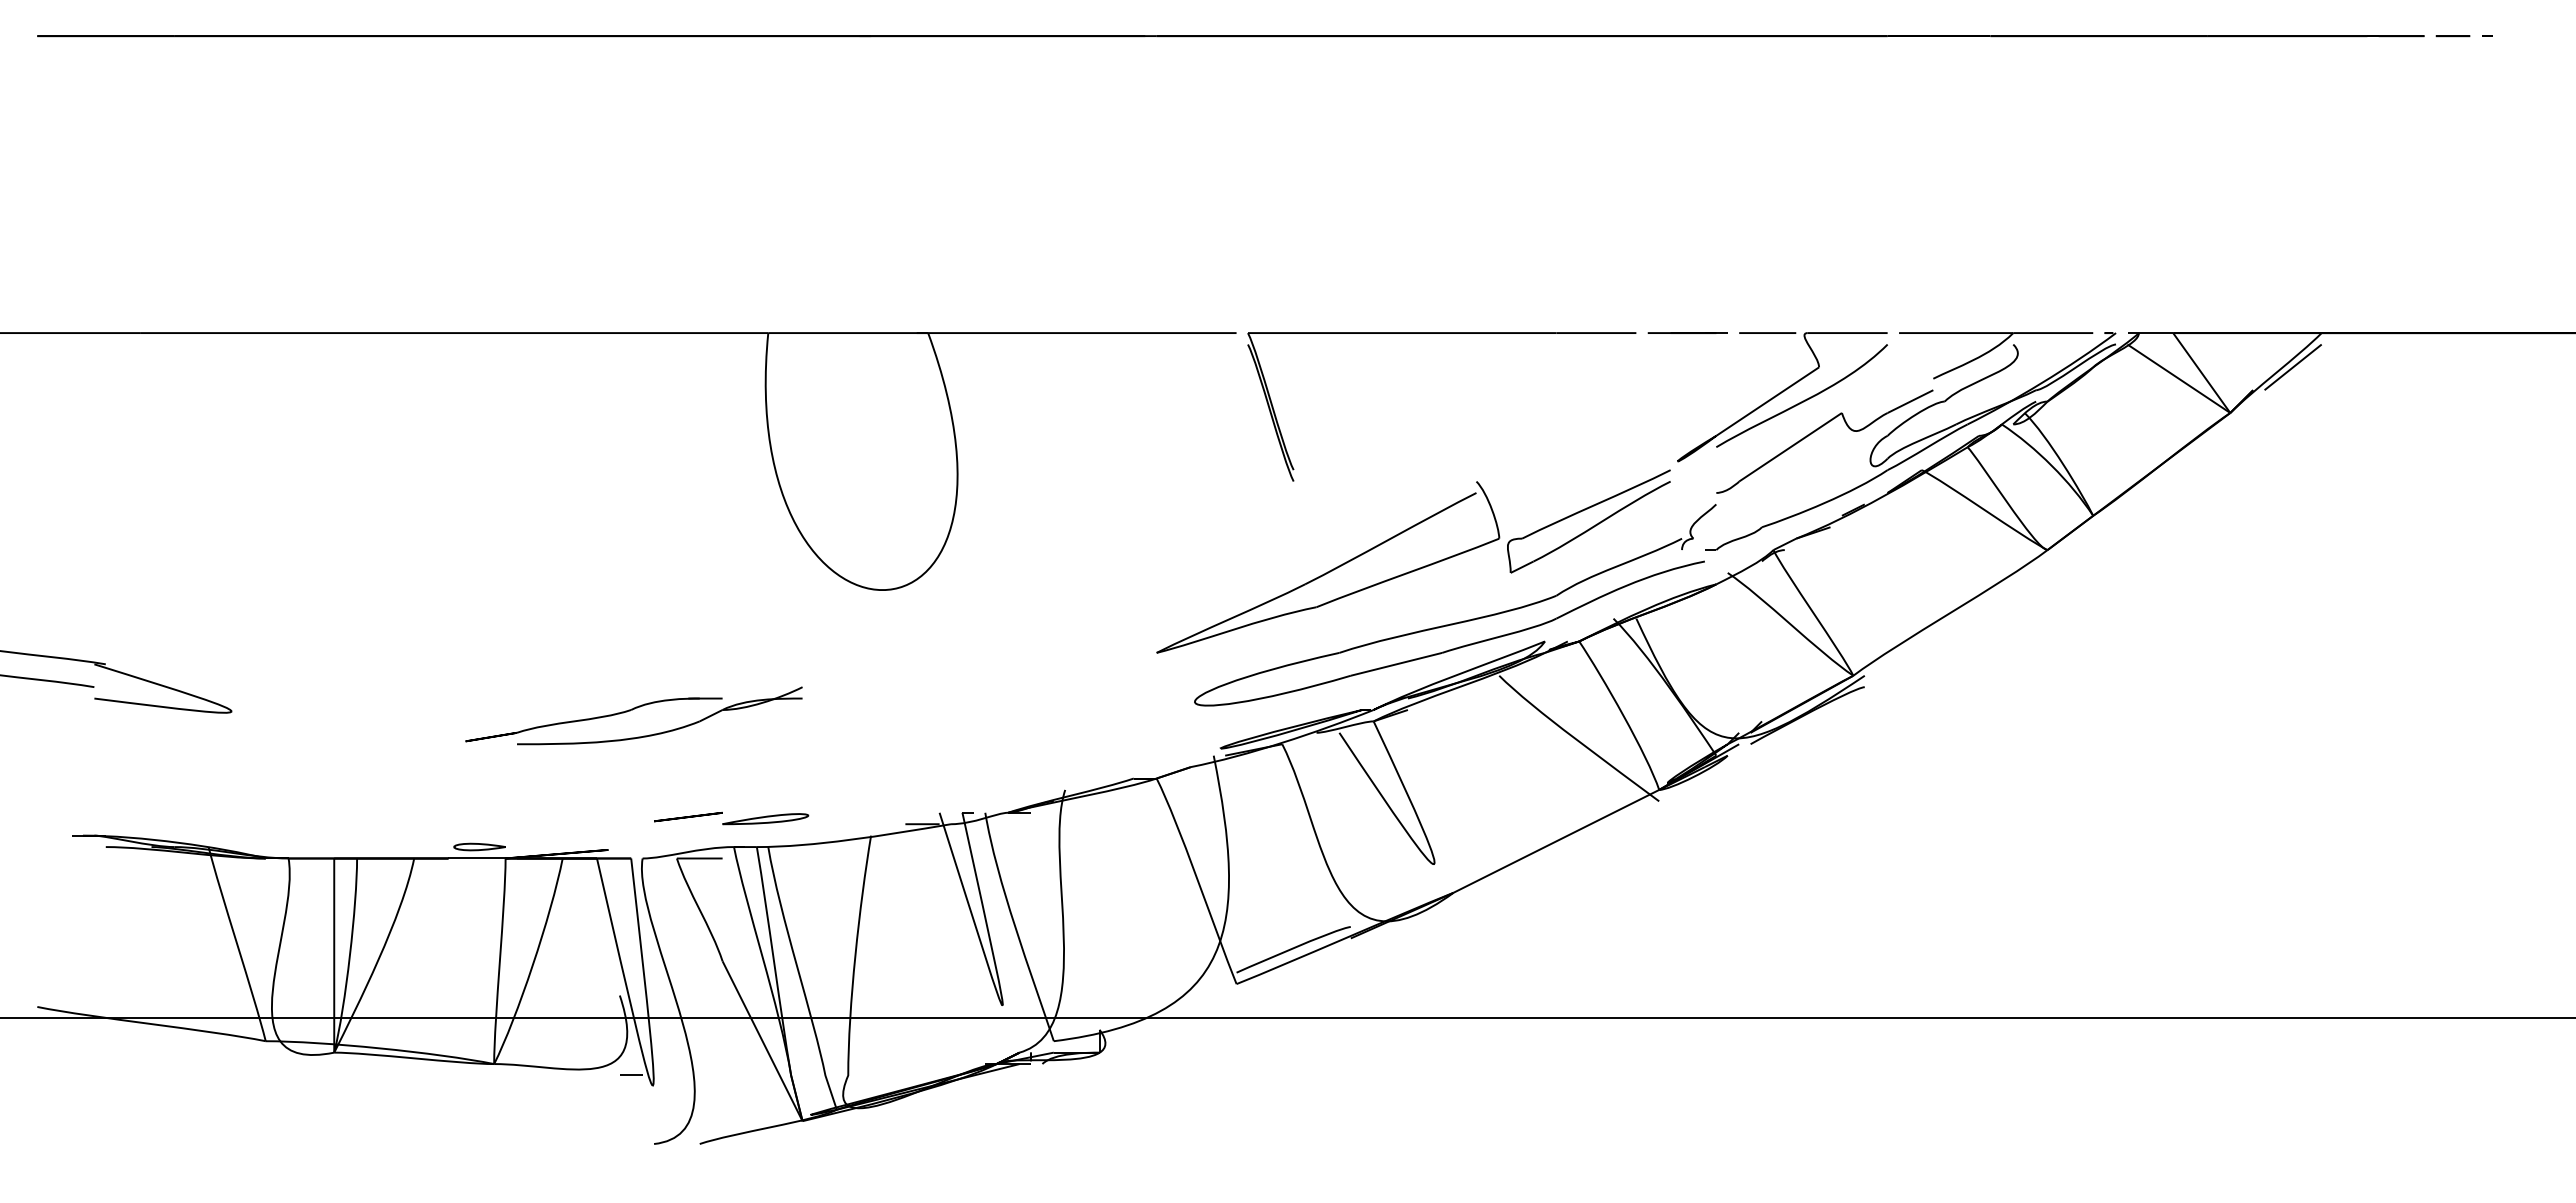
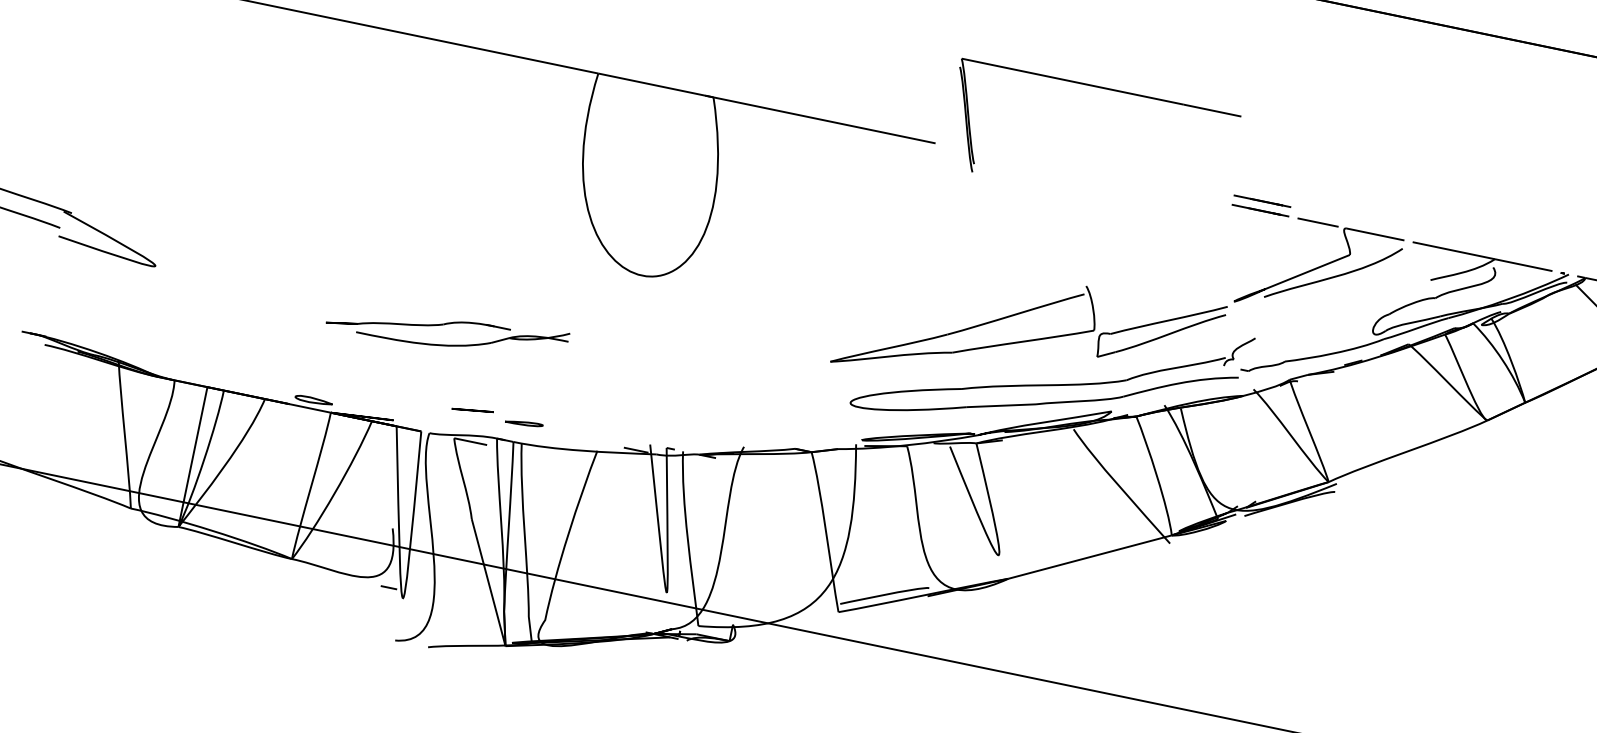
line: (1687, 319) -> (1262, 200), added
part: (1441, 333) -> (1101, 87), moved
part: (1816, 431) -> (1338, 300), removed
part: (765, 819) -> (523, 423), size x0.6

